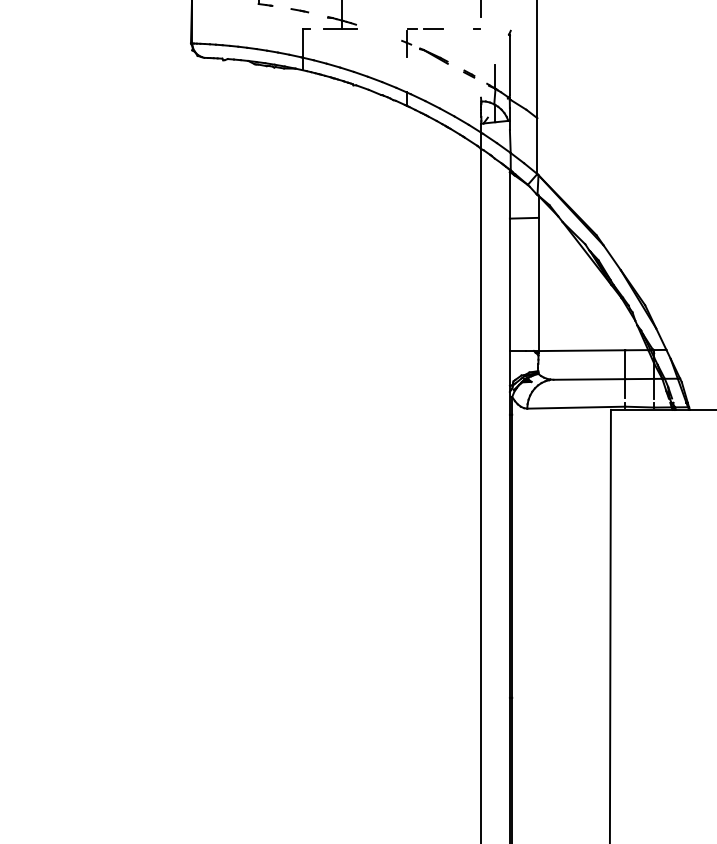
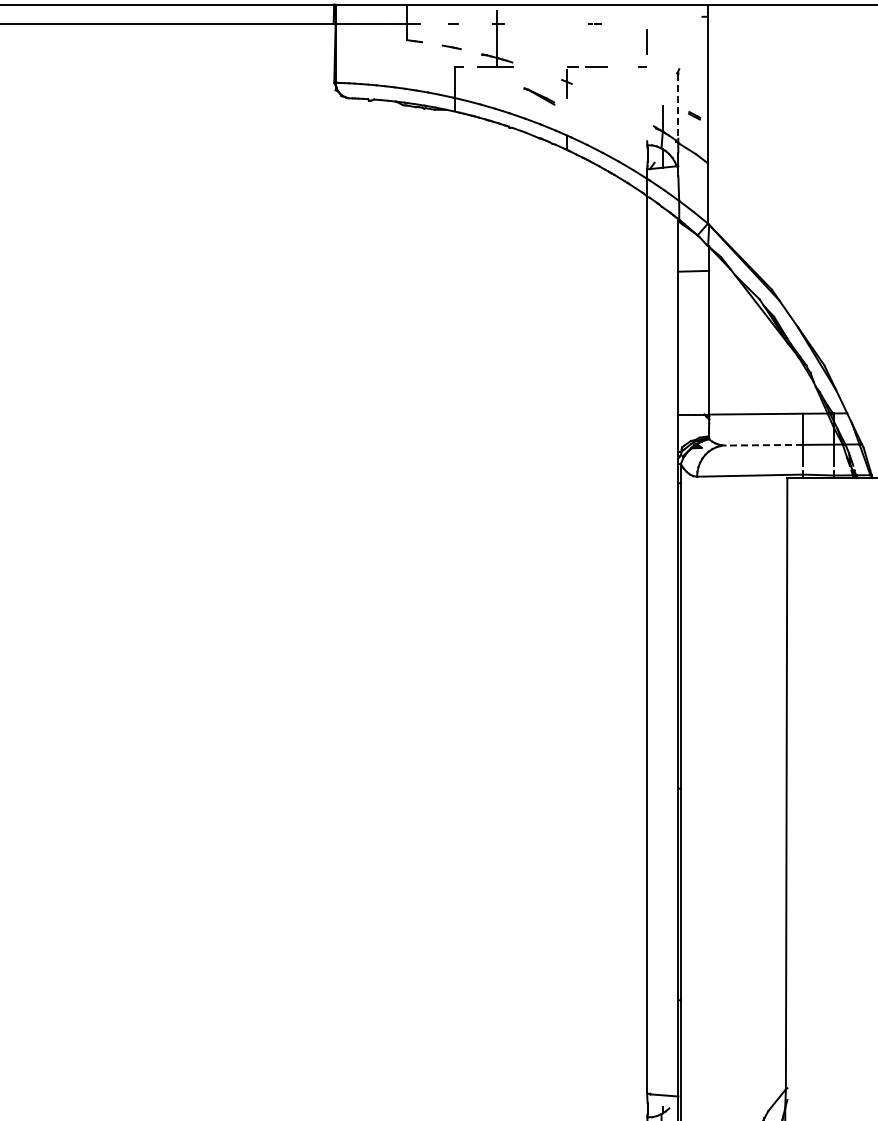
line: (434, 56) -> (539, 96), moved
line: (510, 65) -> (678, 106), solid -> dashed
part: (469, 73) -> (694, 115), moved
line: (589, 379) -> (764, 445), solid -> dashed

